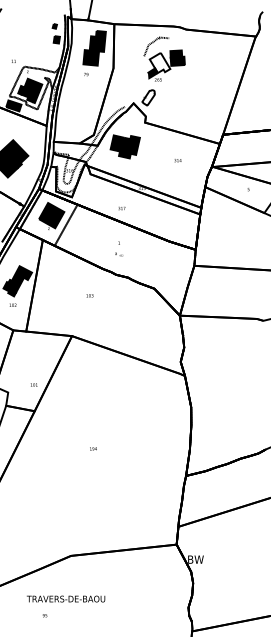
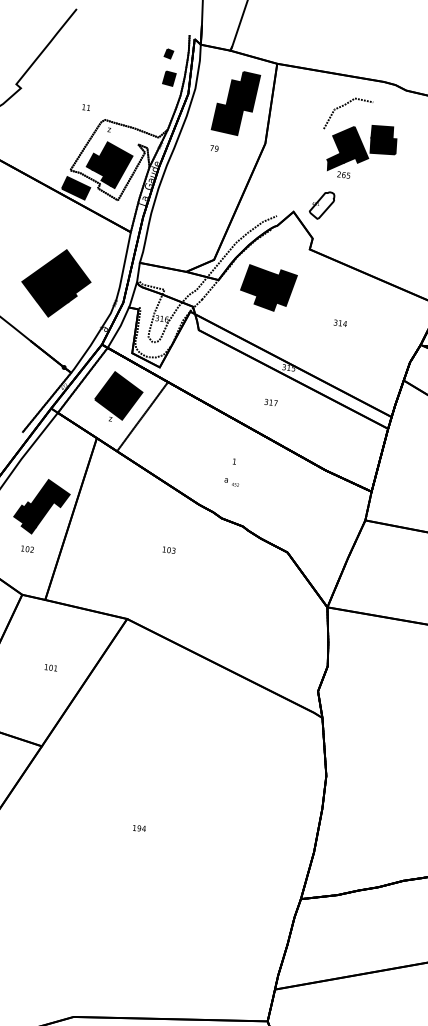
fill: (159, 62) -> (350, 143), added
text: (177, 160) -> (339, 323), moved
text: (121, 208) -> (270, 402), moved
text: (33, 384) -> (49, 666), moved

